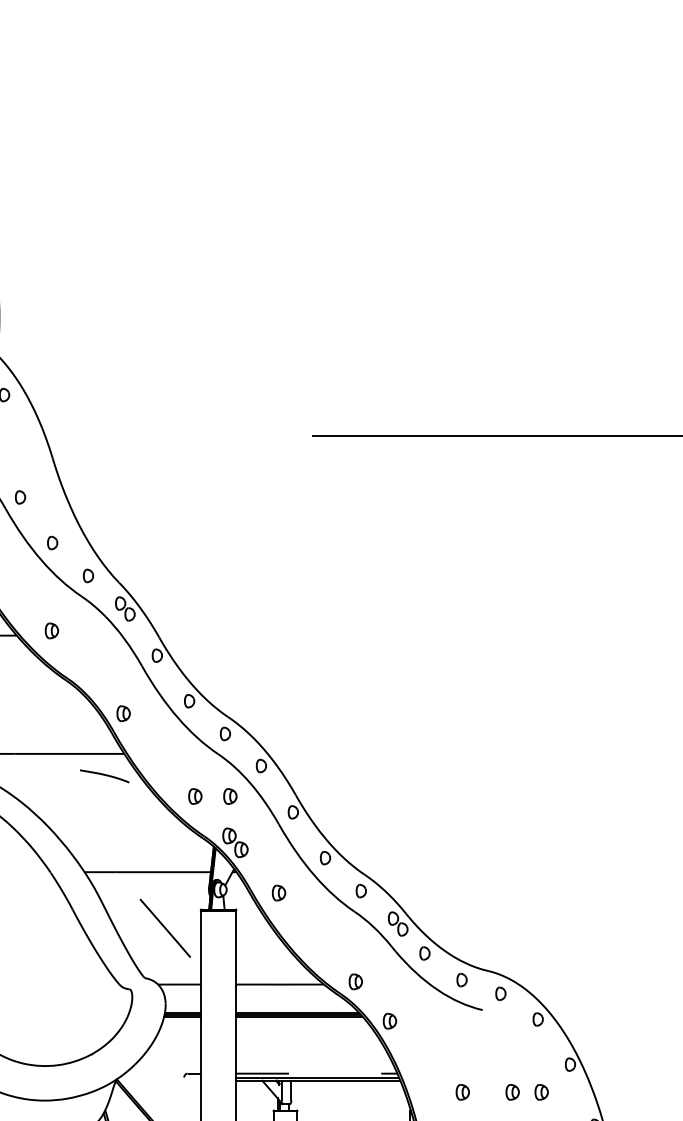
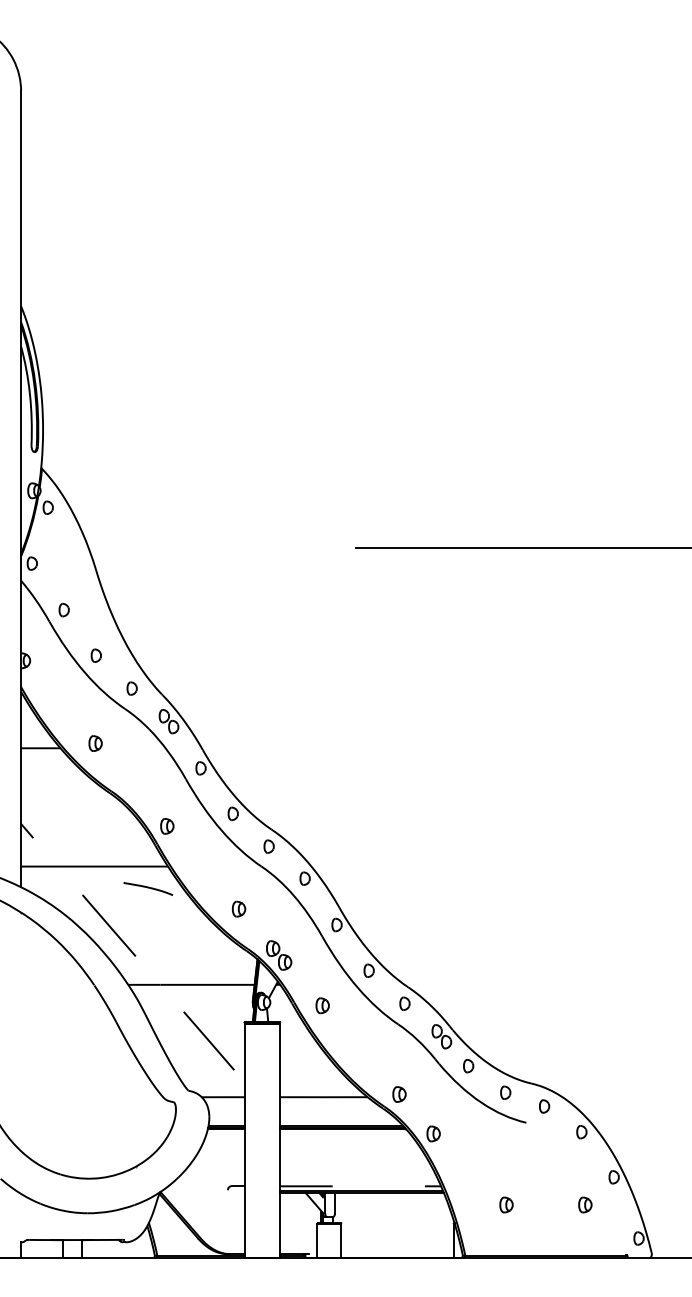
part: (230, 795) -> (274, 908), removed
line: (65, 812) -> (109, 925), added
part: (512, 1091) -> (556, 1204), removed

